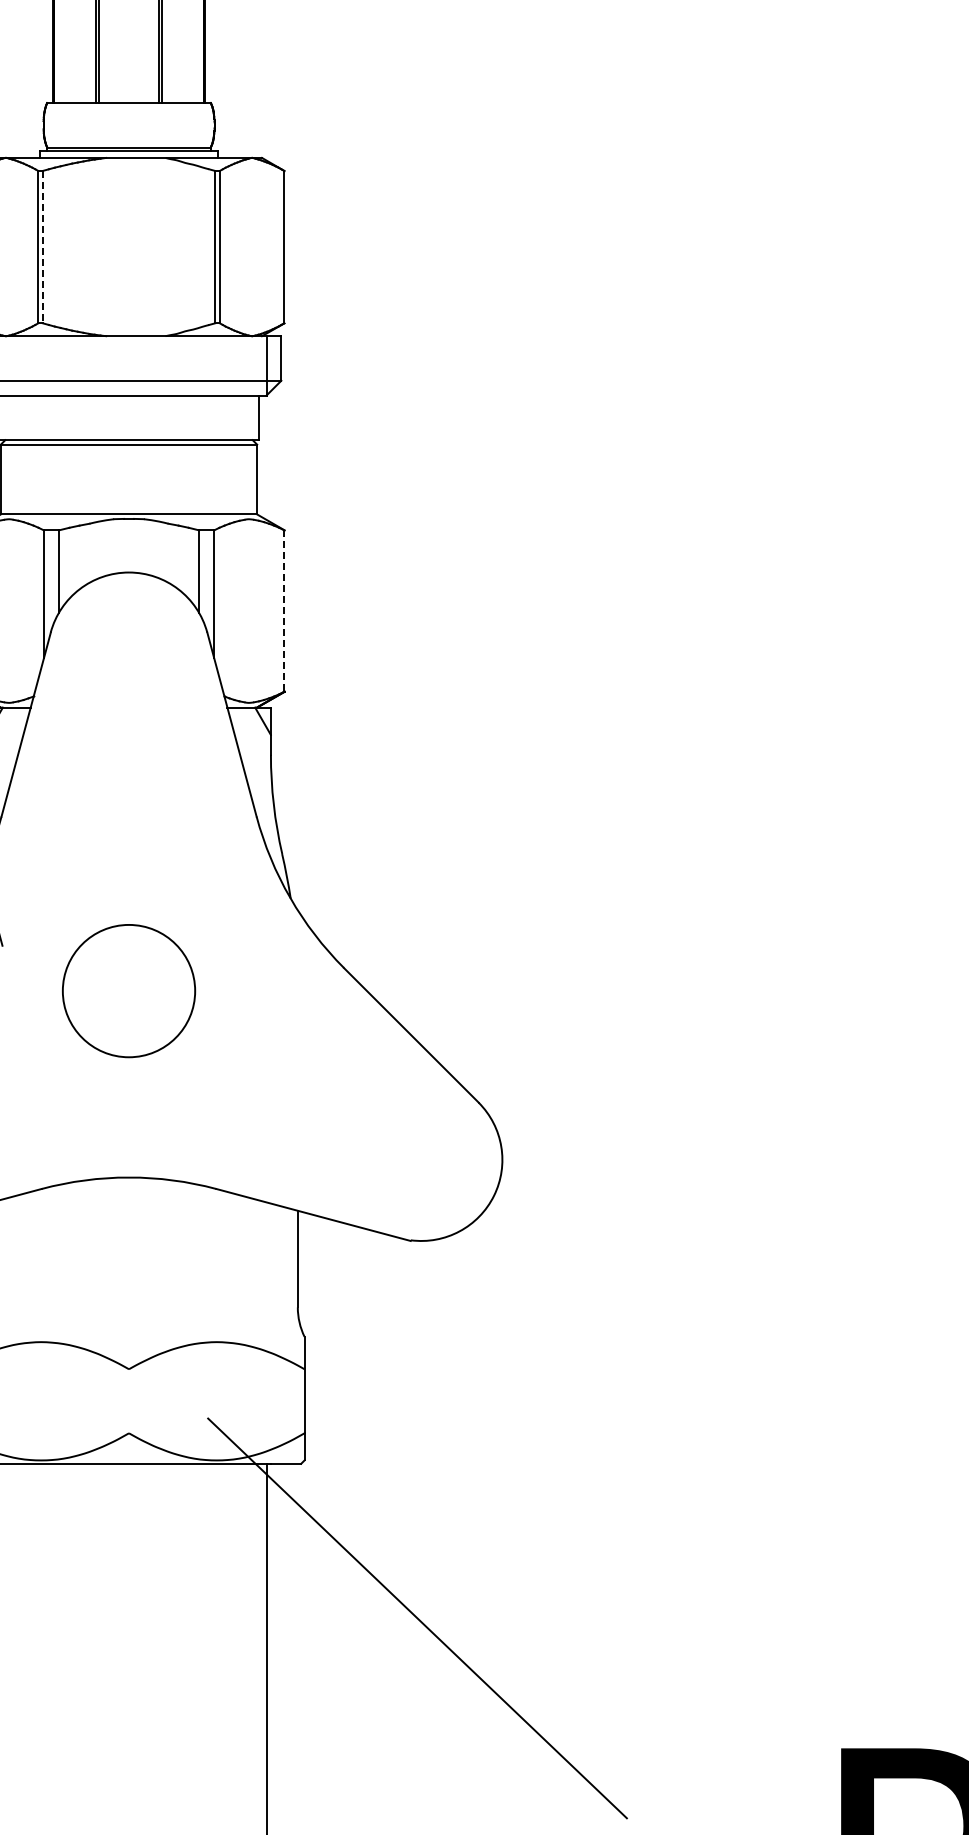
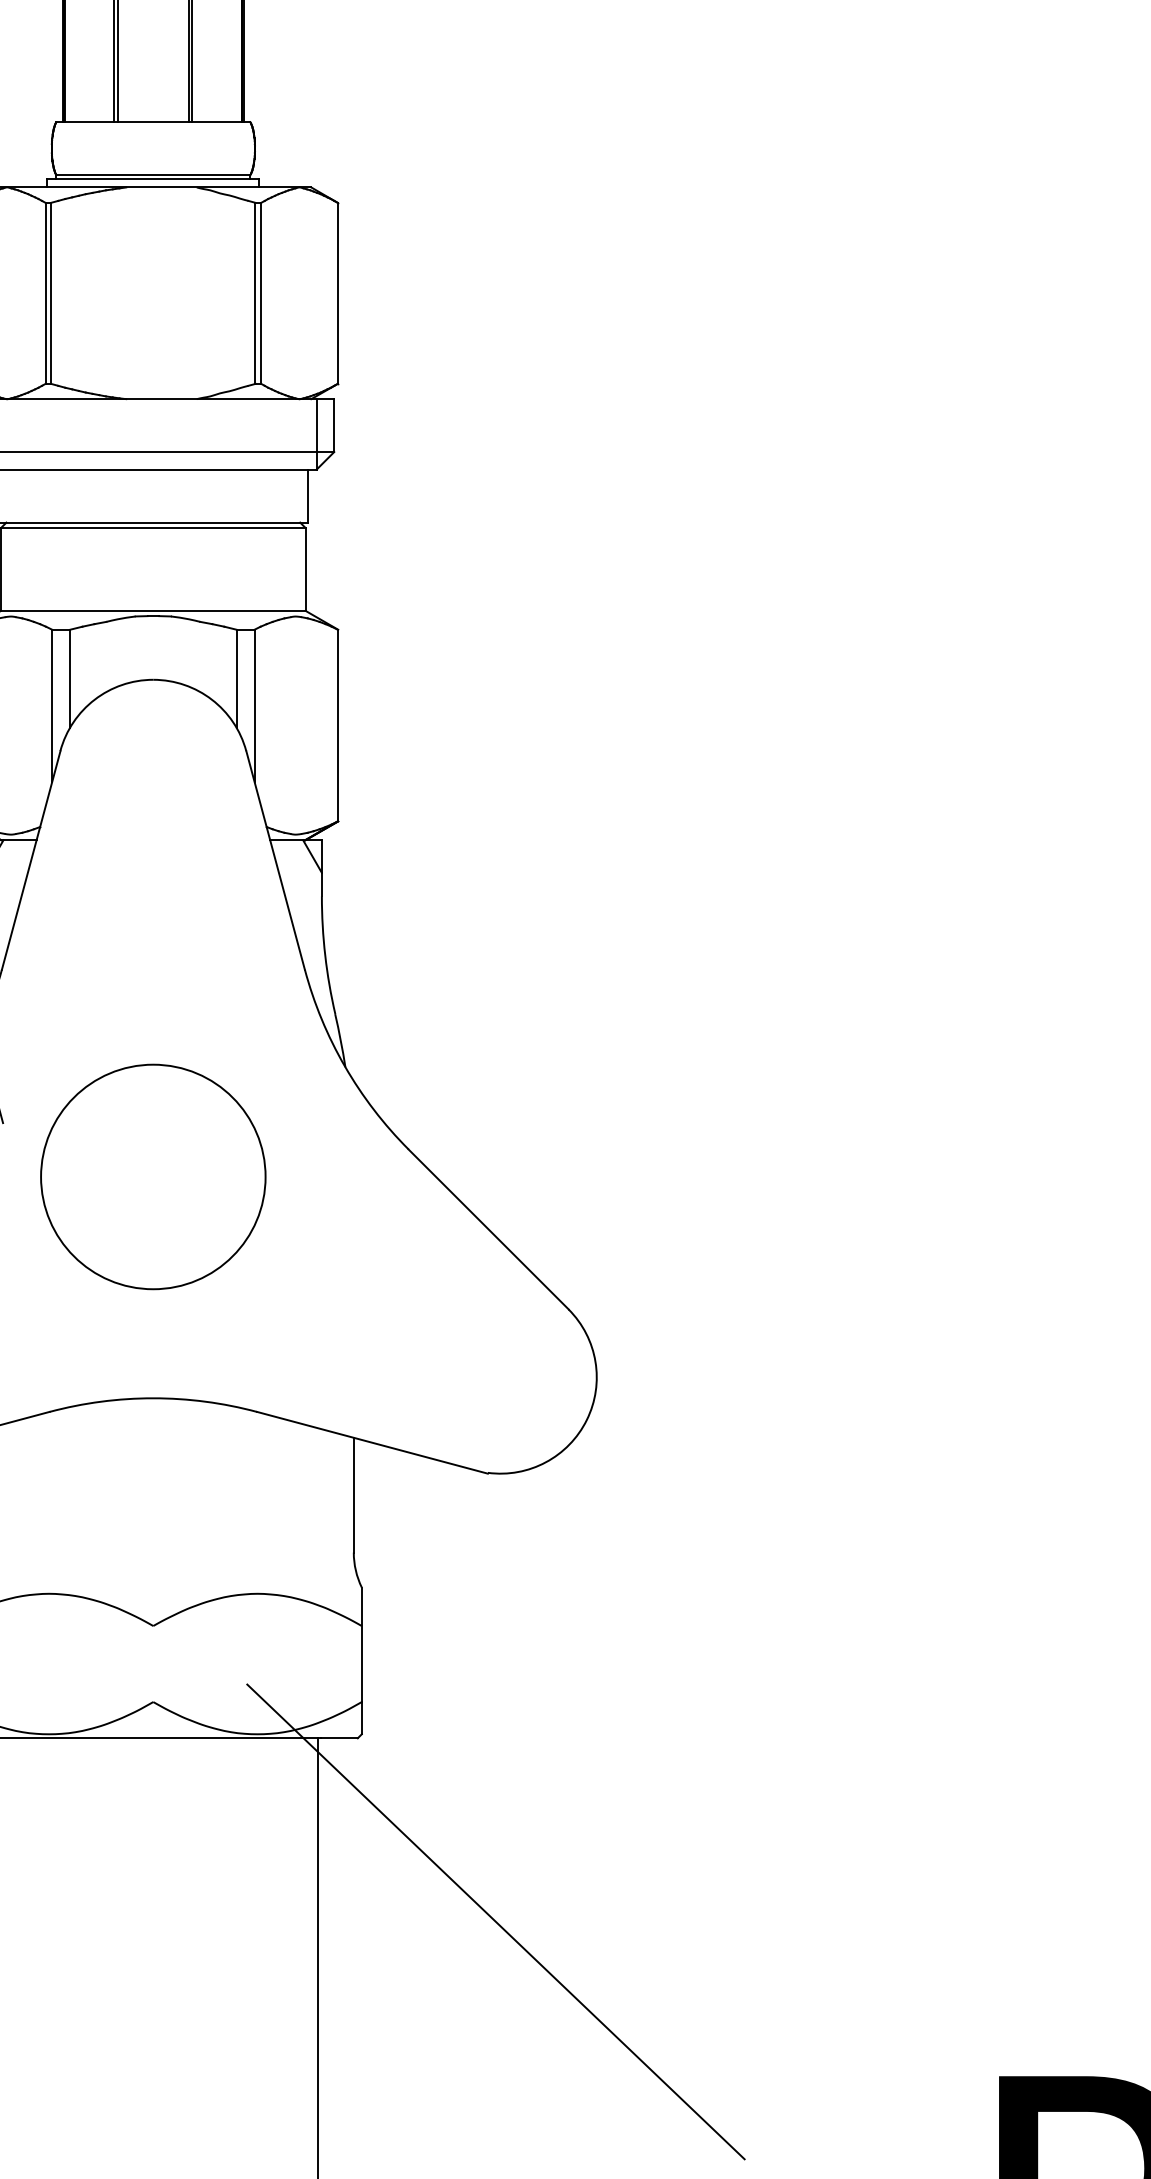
line: (43, 247) -> (51, 293), dashed -> solid
line: (284, 611) -> (337, 726), dashed -> solid
circle: (128, 990) -> (152, 1176), size x1.43

